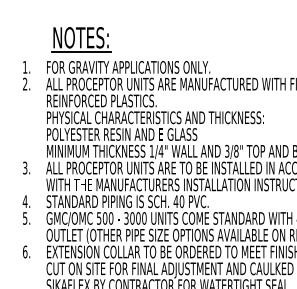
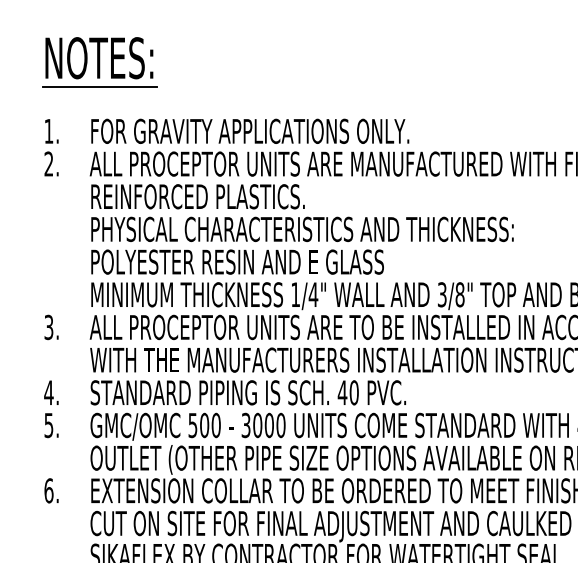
part: (81, 39) -> (100, 61), moved

